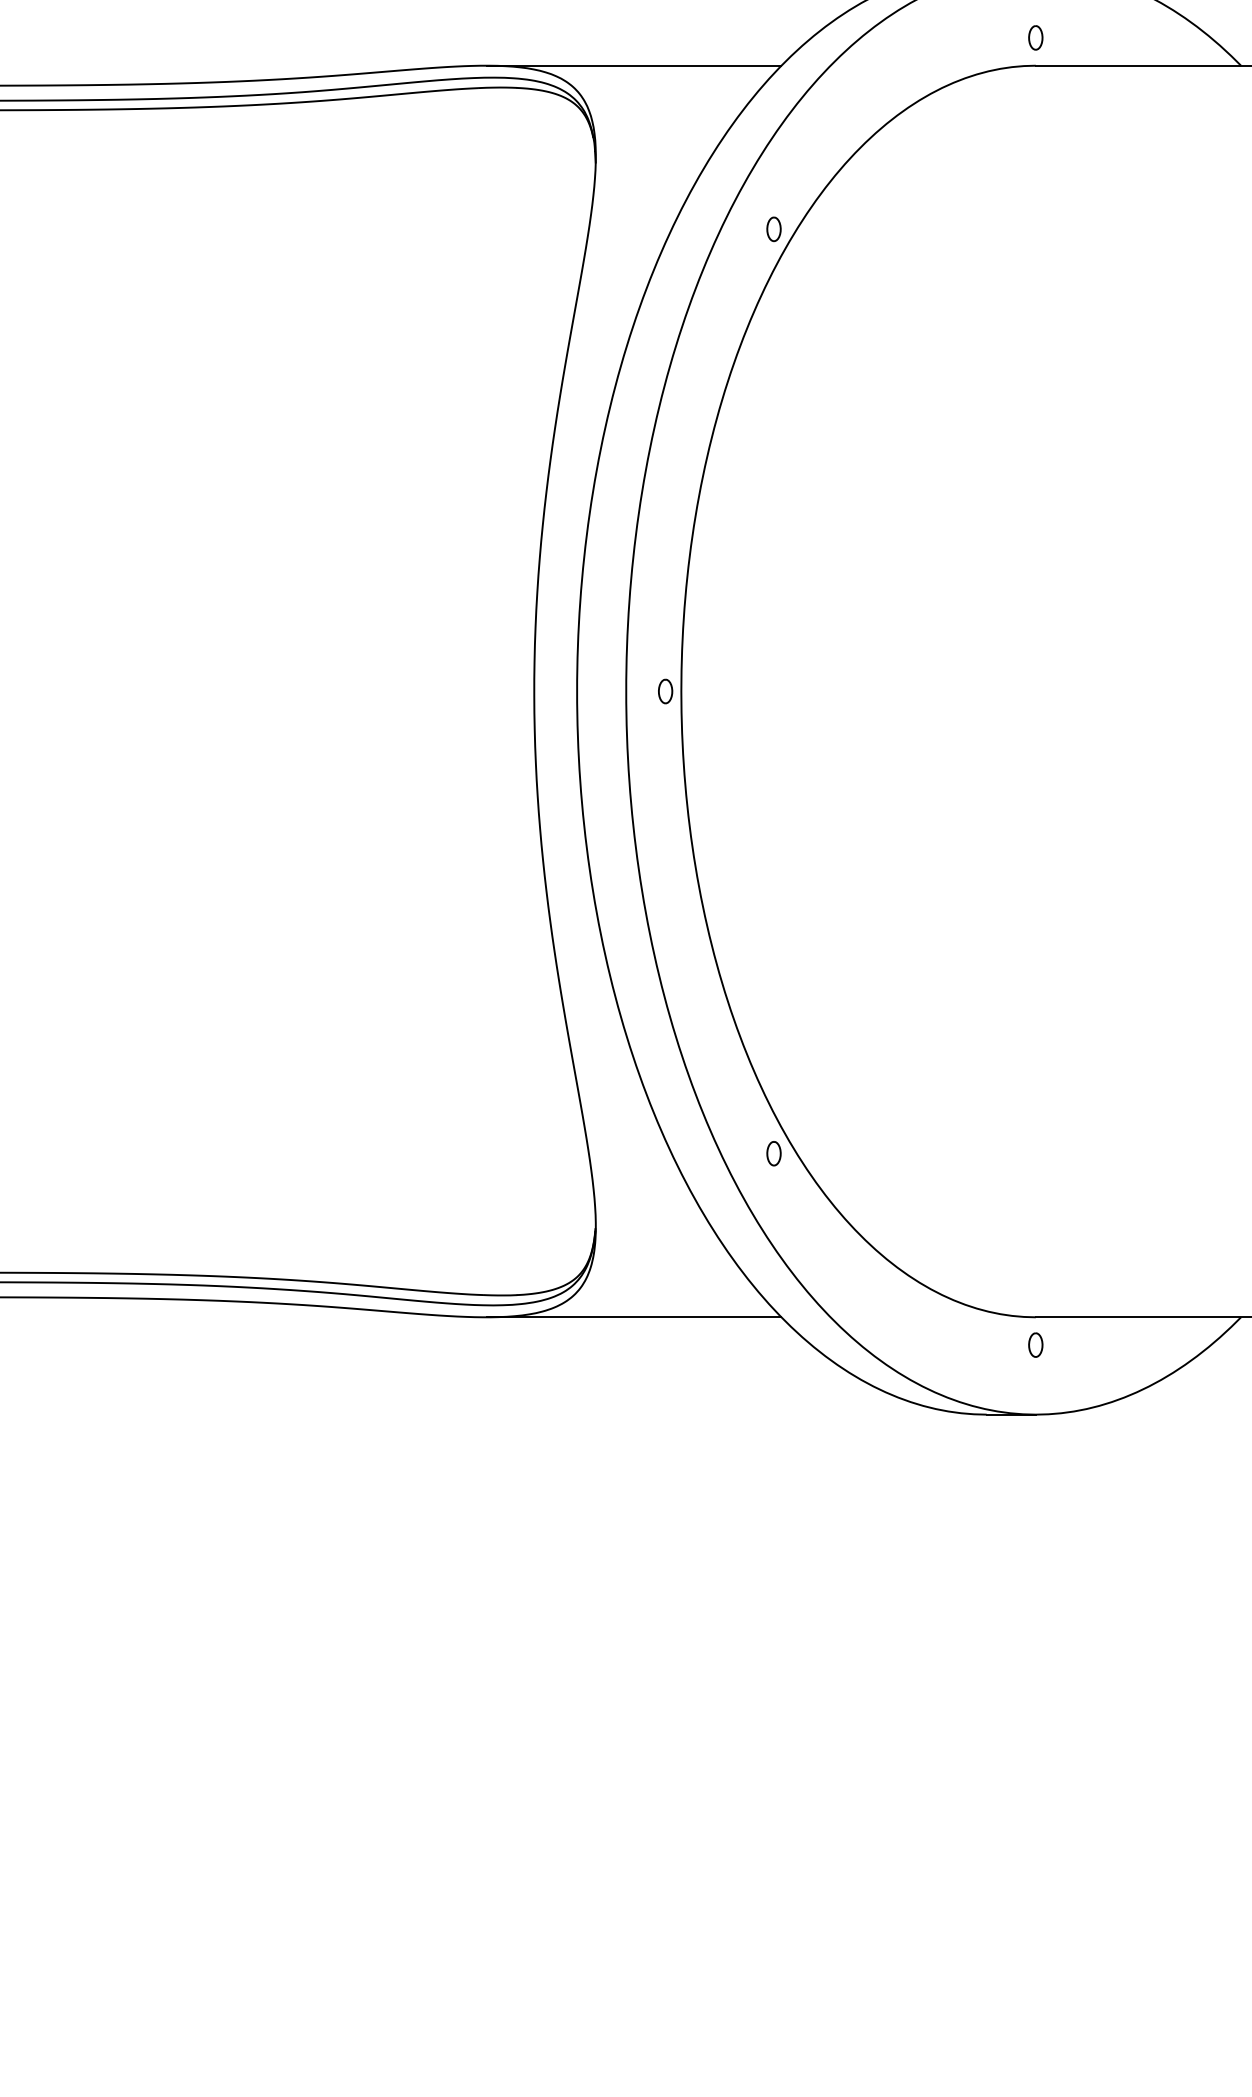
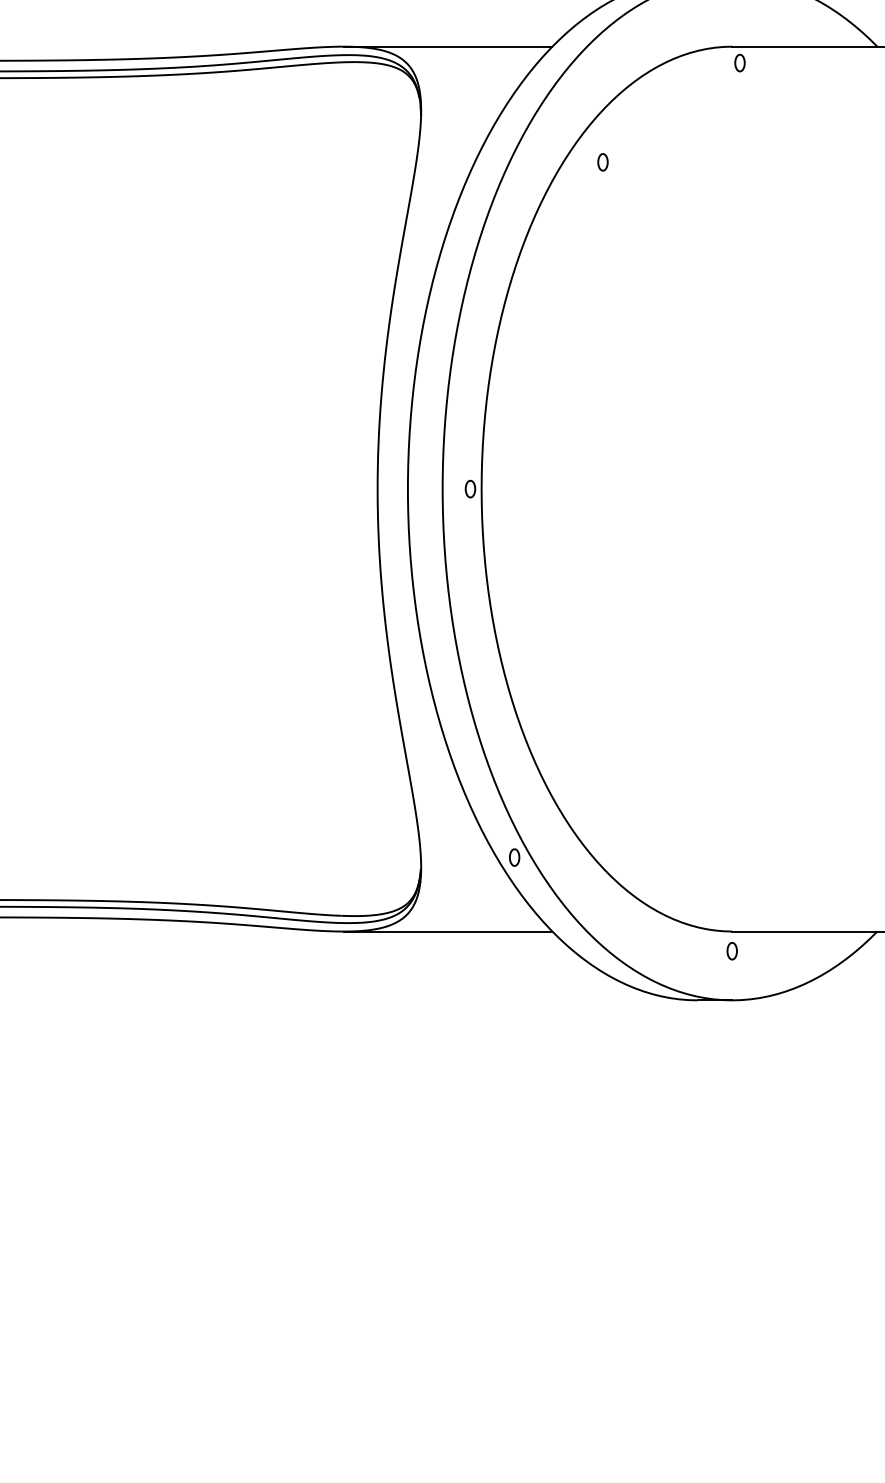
part: (1035, 37) -> (739, 62), moved
part: (773, 229) -> (602, 162), moved
part: (773, 1153) -> (514, 857), moved

